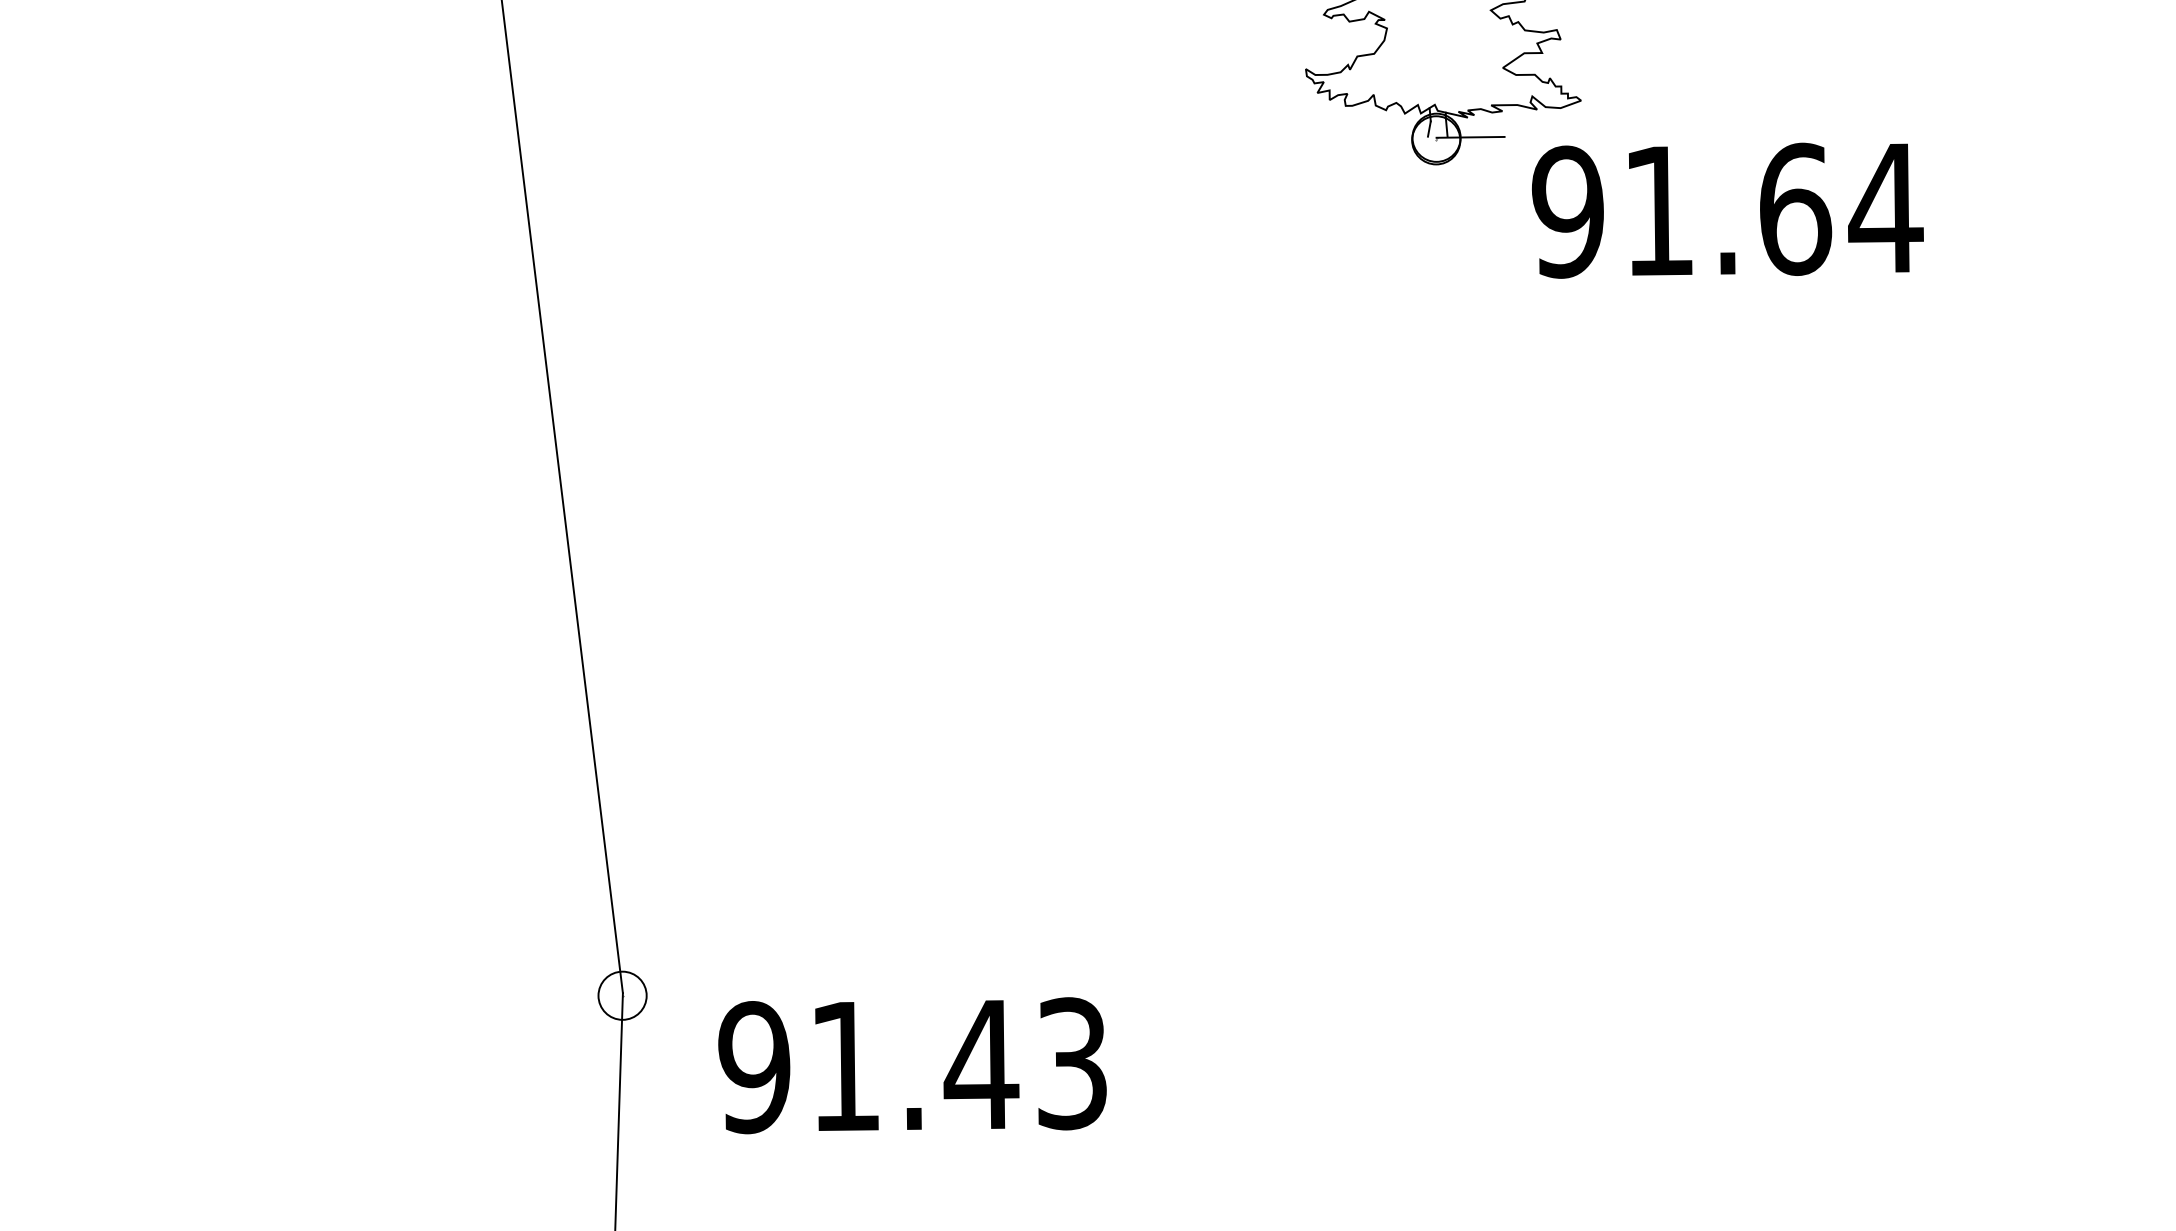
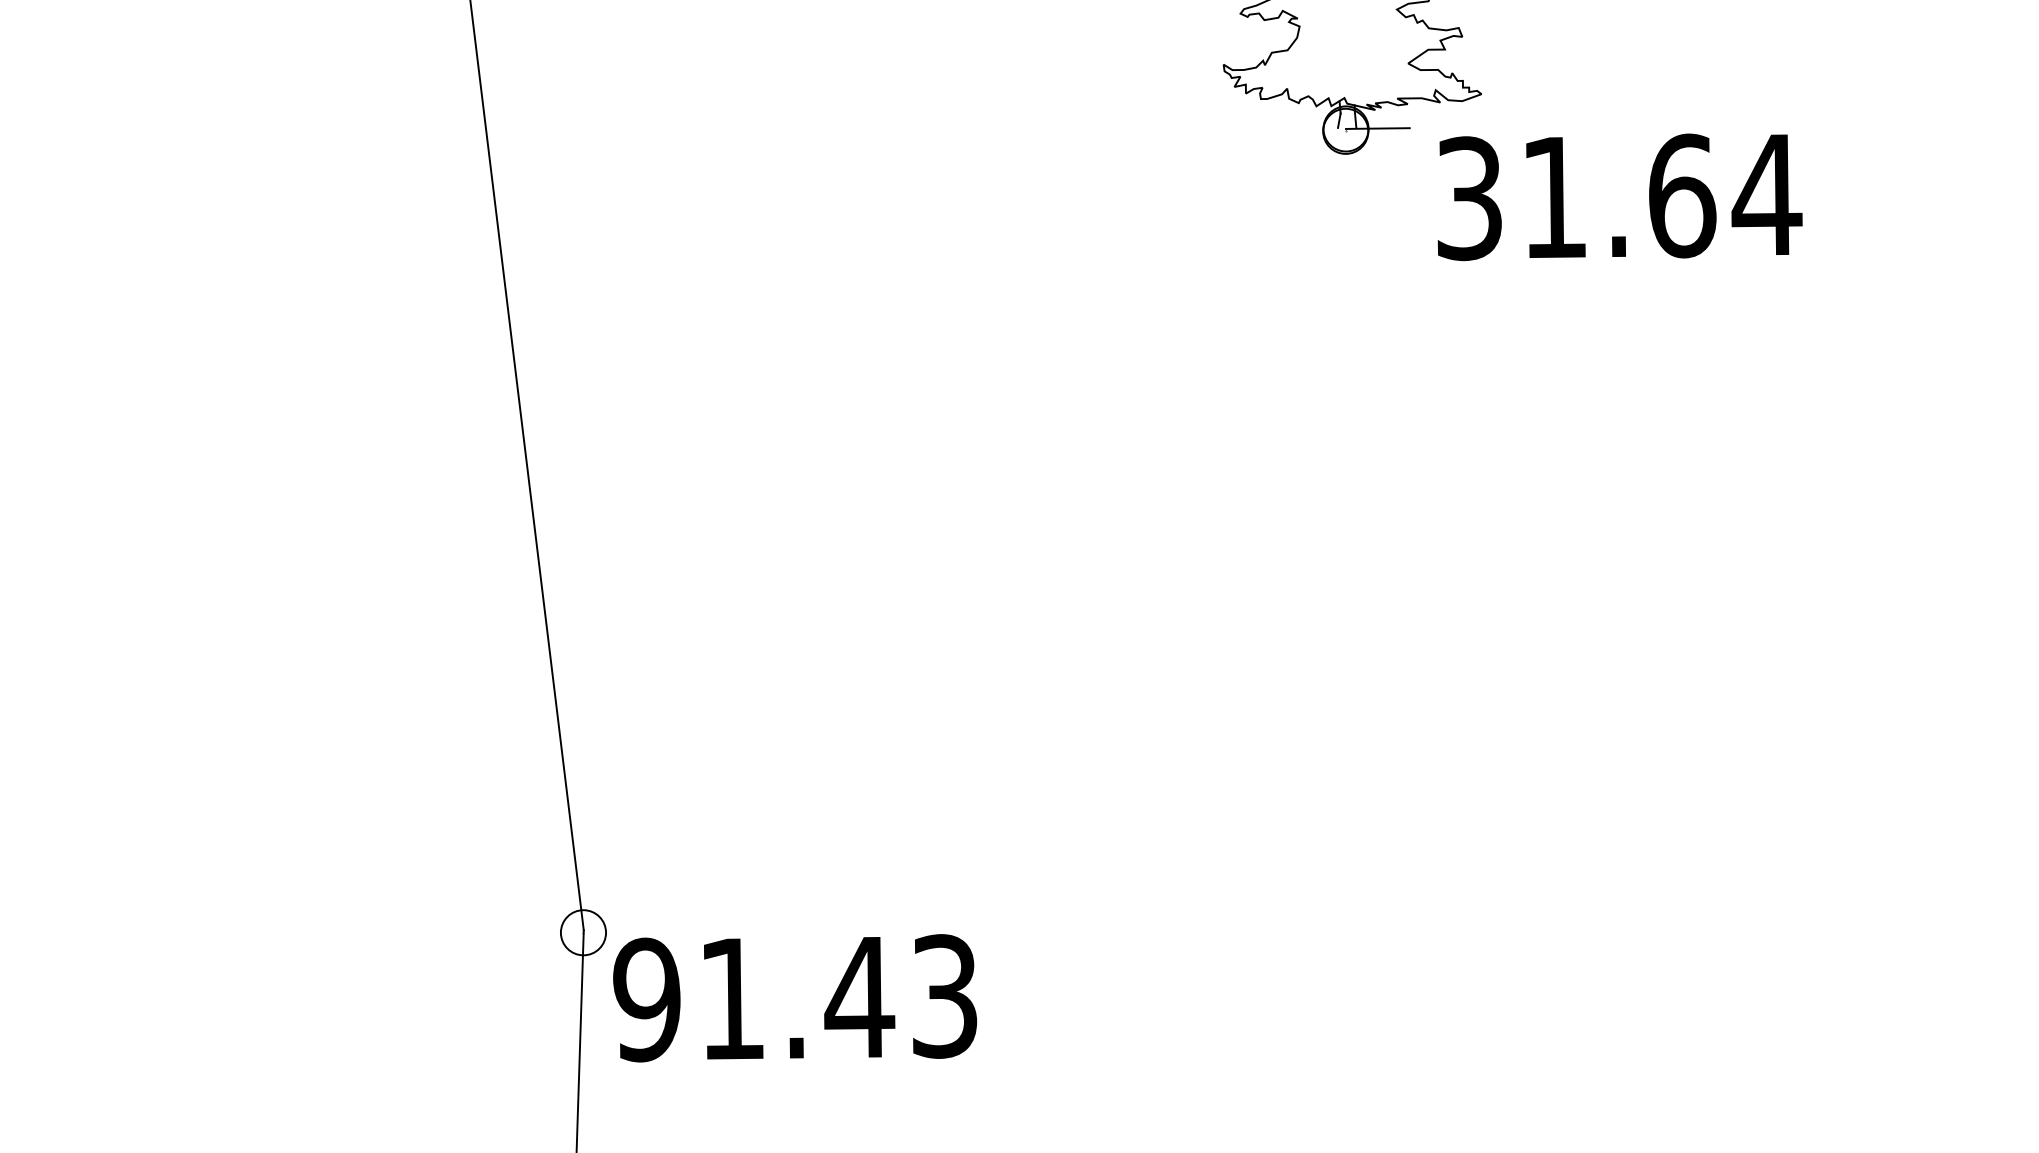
text: (1567, 212) -> (1468, 198), 91.64 -> 31.64
text: (912, 1065) -> (795, 998), moved

